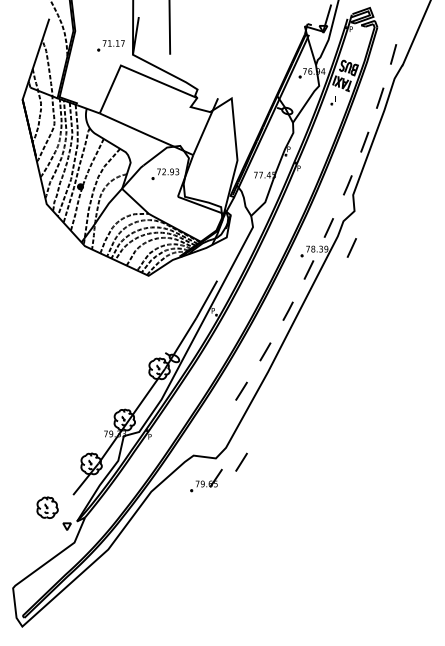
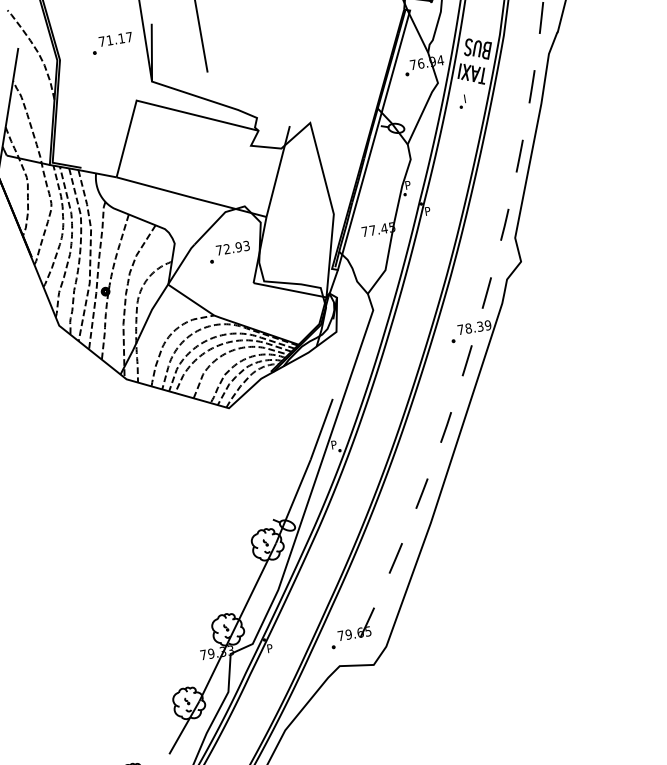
part: (110, 45) -> (111, 43), moved
line: (351, 247) -> (525, 316), removed
line: (241, 461) -> (412, 663), removed
part: (206, 480) -> (353, 628), moved

